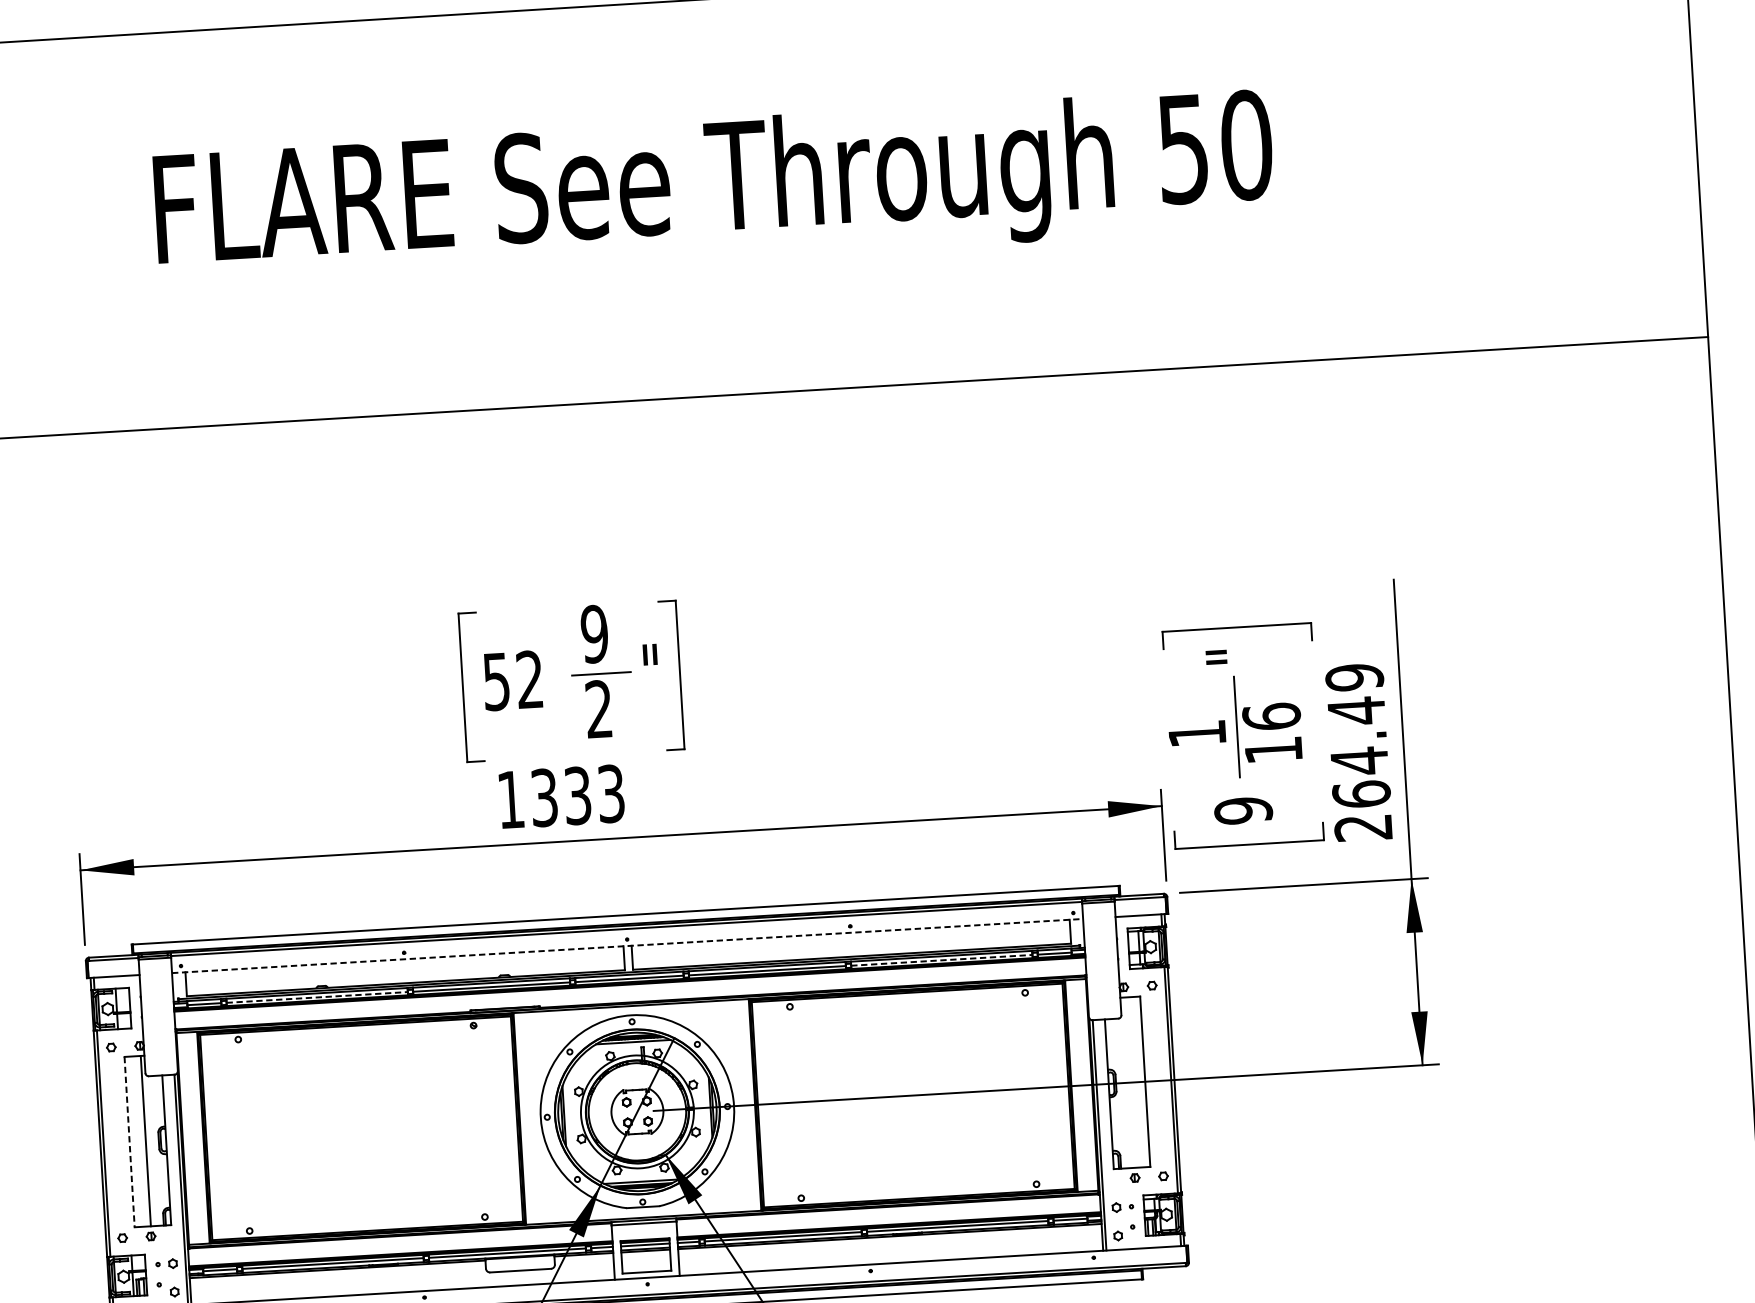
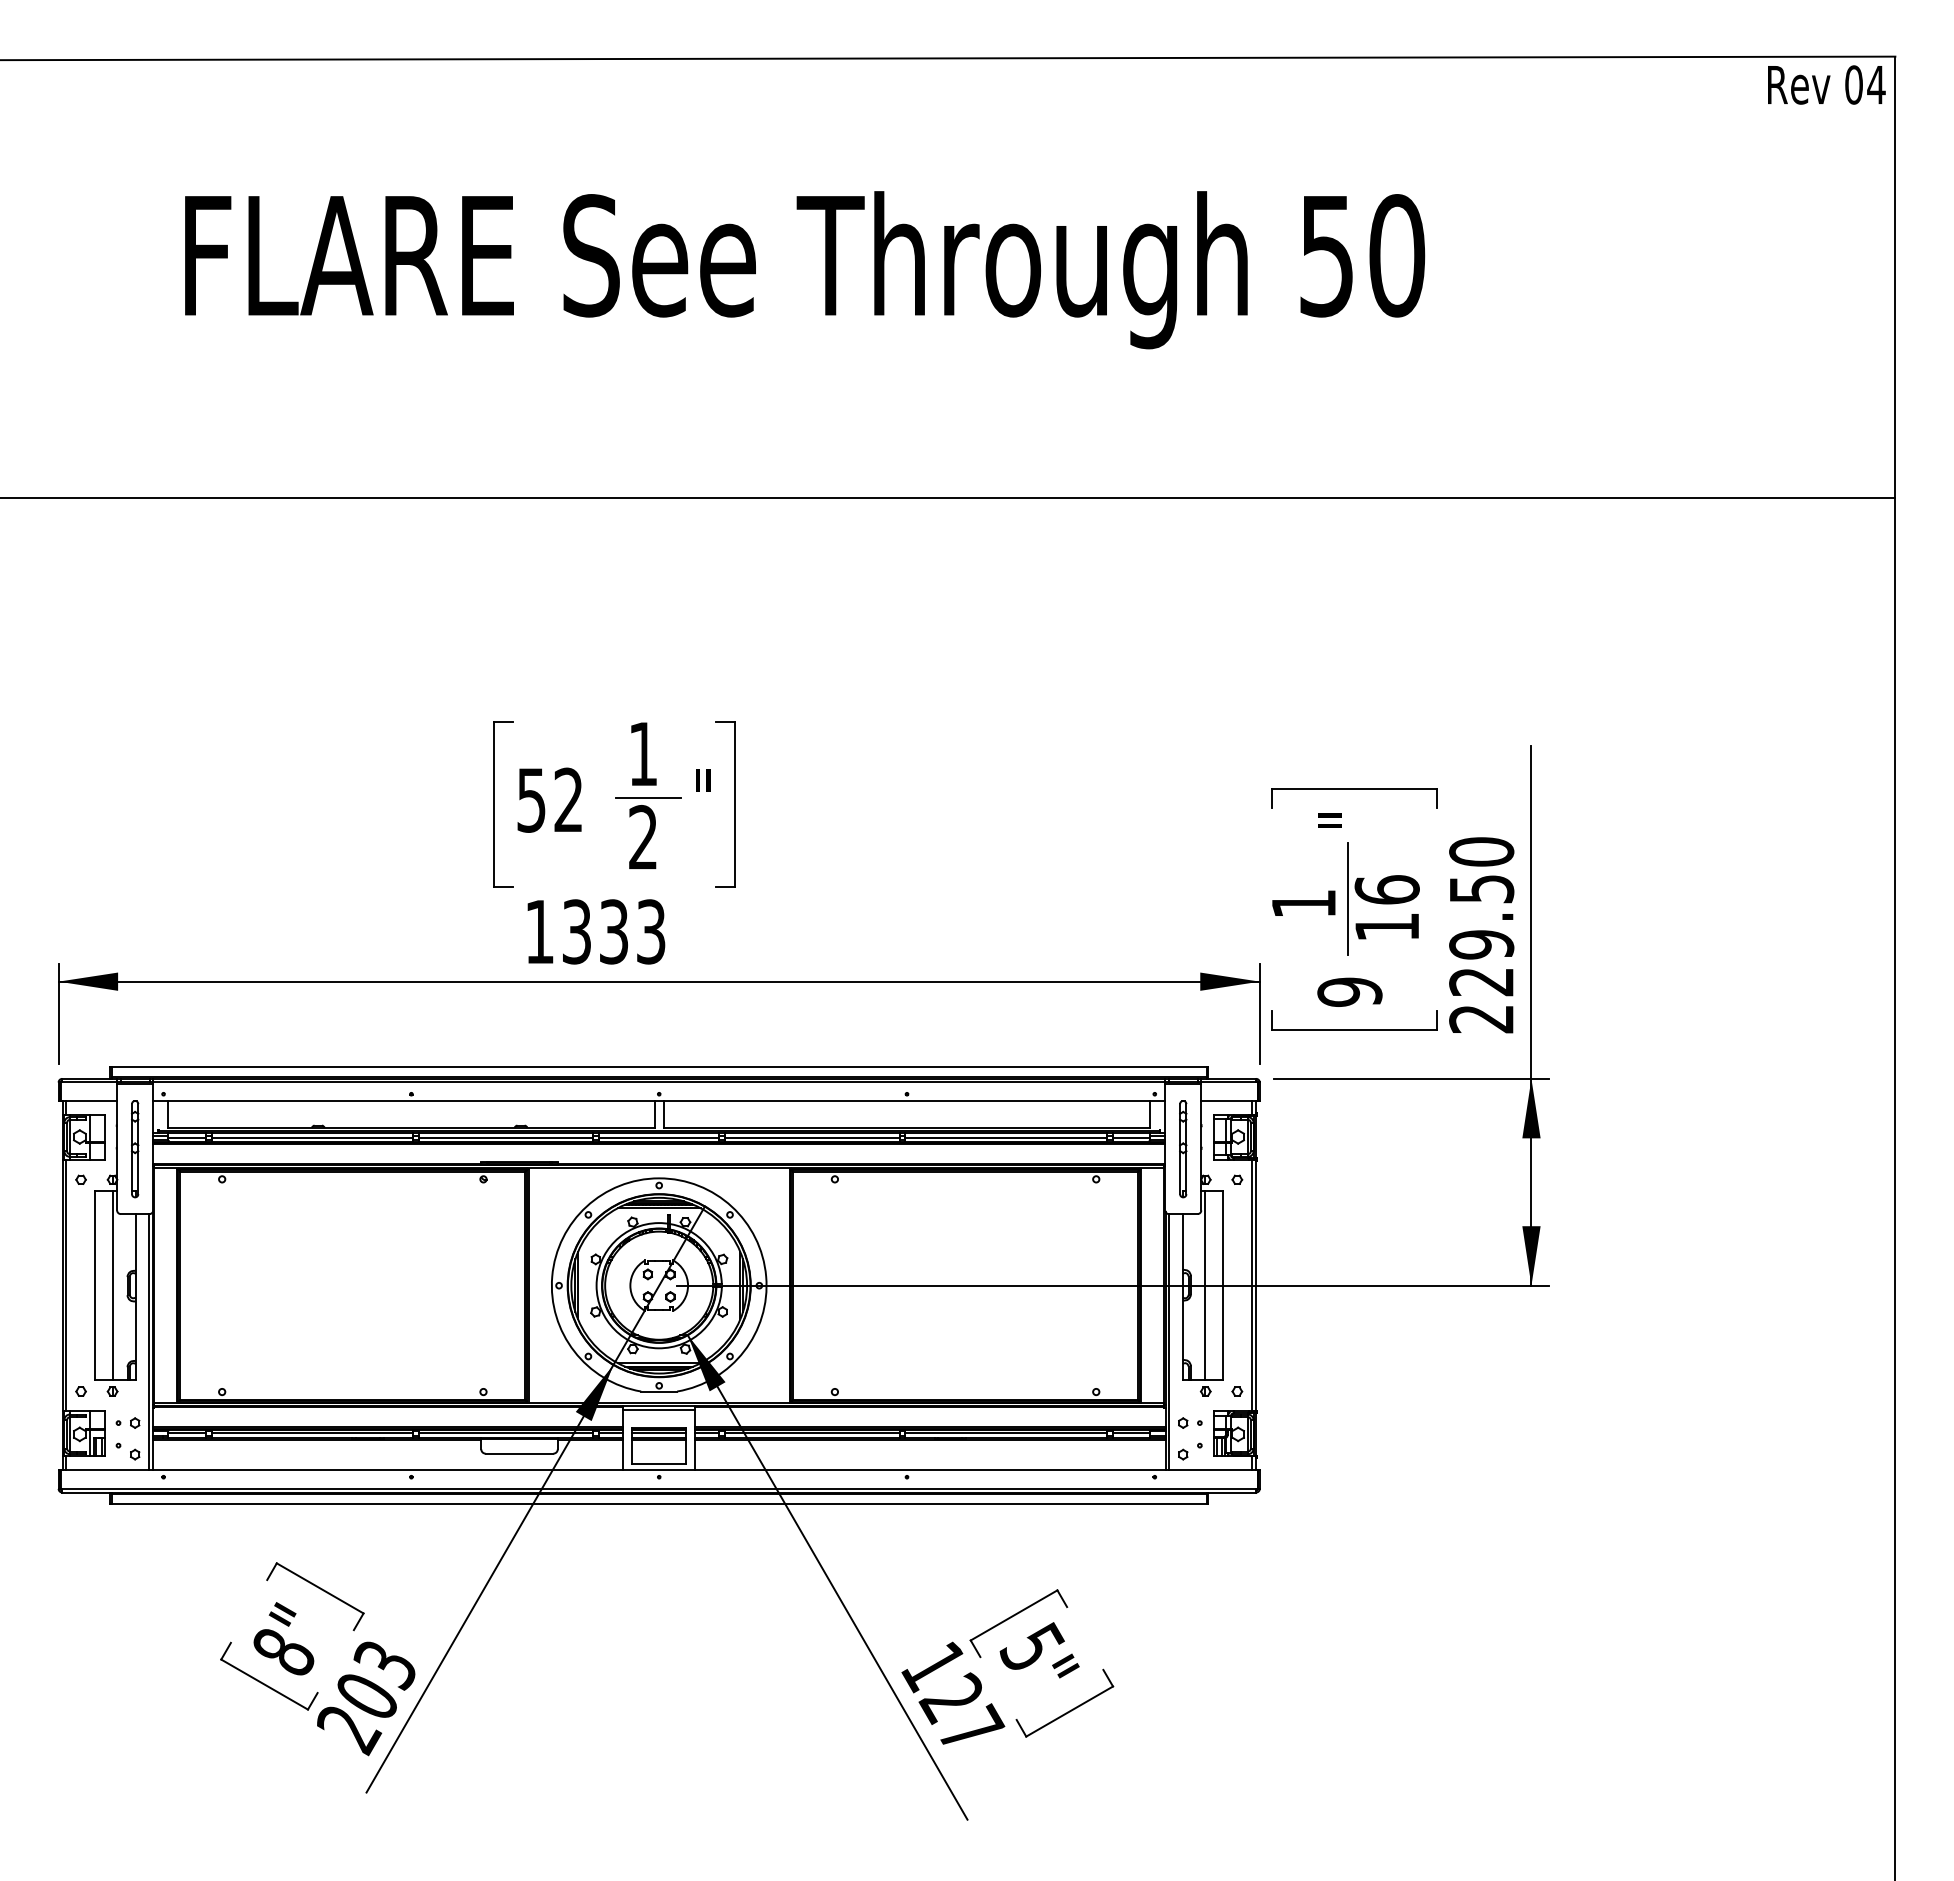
text: (593, 633) -> (642, 753), 9 -> 1
text: (1357, 735) -> (1481, 916), 264.49 -> 229.50
line: (627, 946) -> (659, 1101), dashed -> solid
line: (942, 959) -> (1006, 1137), dashed -> solid
part: (1102, 961) -> (1183, 1149), added
line: (317, 997) -> (312, 1137), dashed -> solid
part: (158, 1017) -> (135, 1149), added
line: (1129, 1082) -> (1205, 1285), added
line: (129, 1141) -> (95, 1285), dashed -> solid

